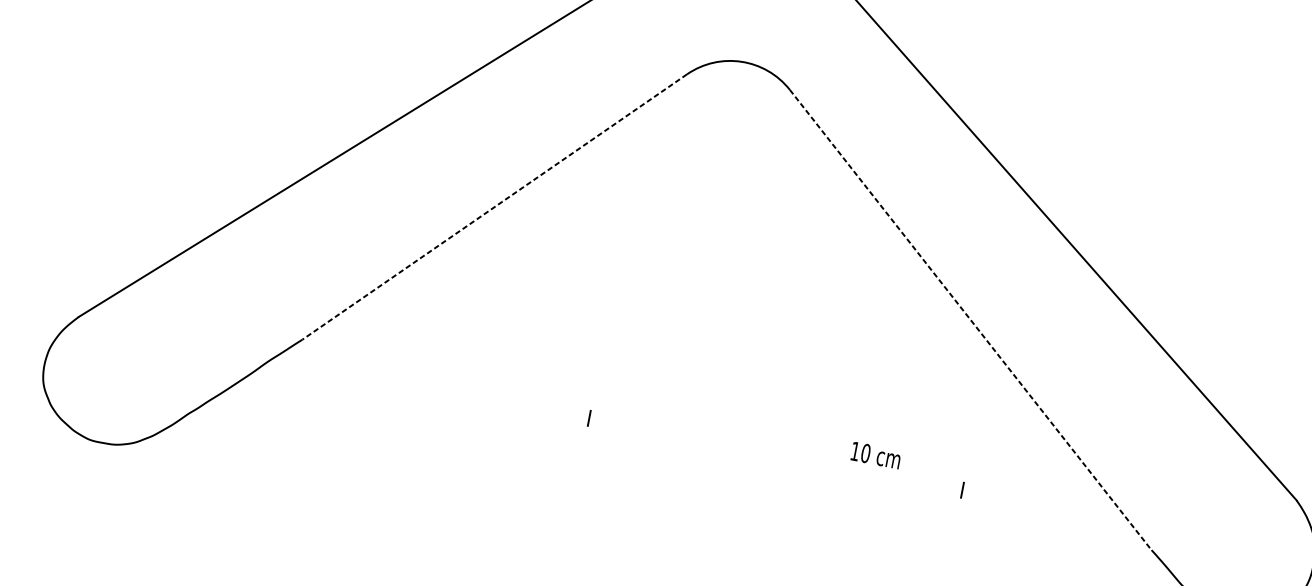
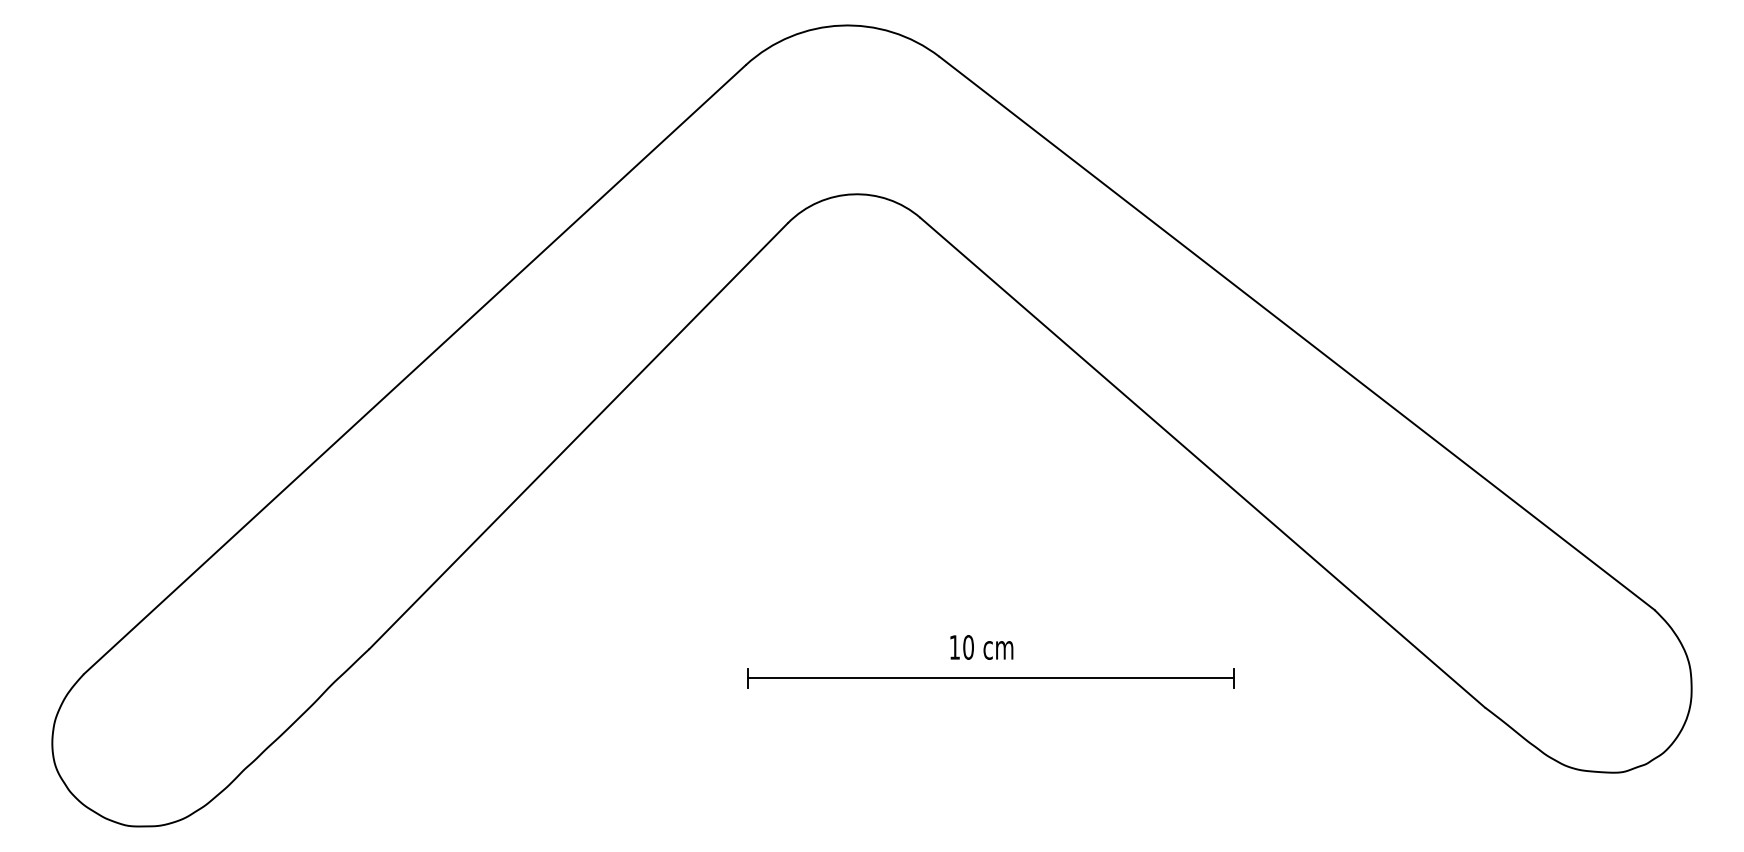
line: (494, 207) -> (578, 436), dashed -> solid
line: (970, 319) -> (1202, 462), dashed -> solid
line: (775, 454) -> (990, 678), added
text: (875, 455) -> (981, 647), moved

